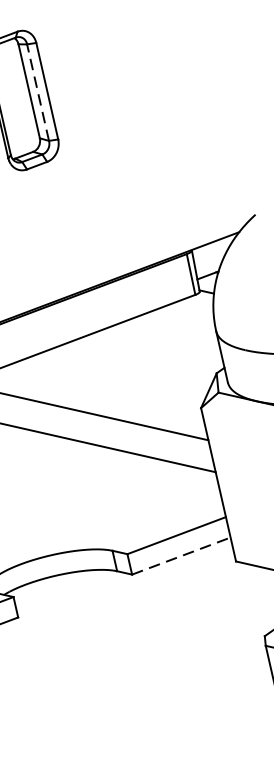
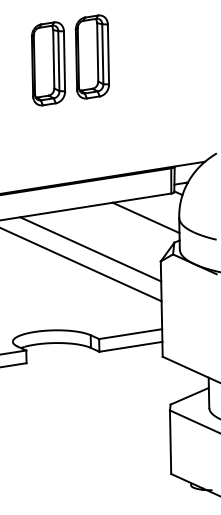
line: (37, 93) -> (102, 54), dashed -> solid
line: (161, 342) -> (145, 217), added
line: (180, 555) -> (130, 346), dashed -> solid

